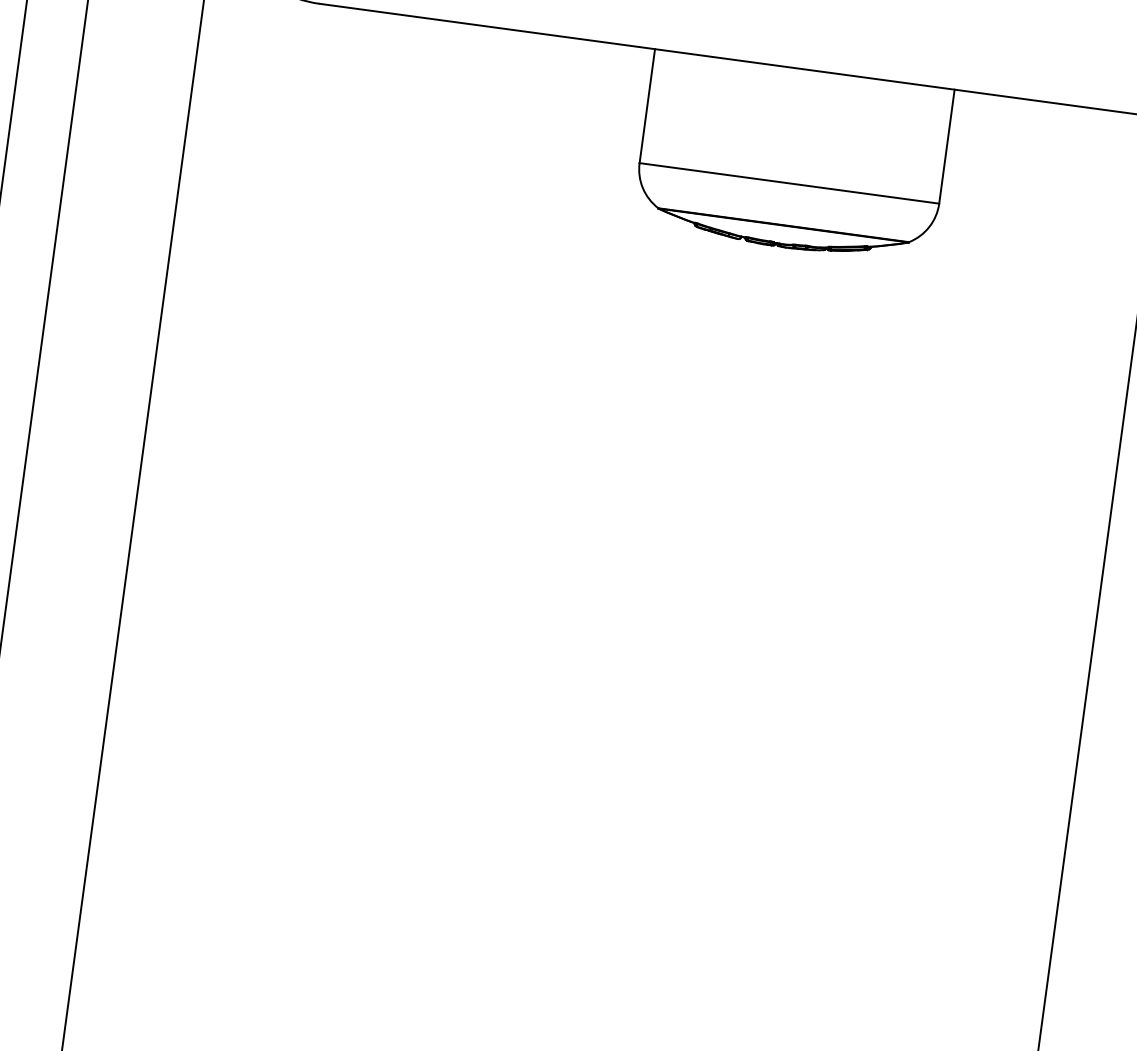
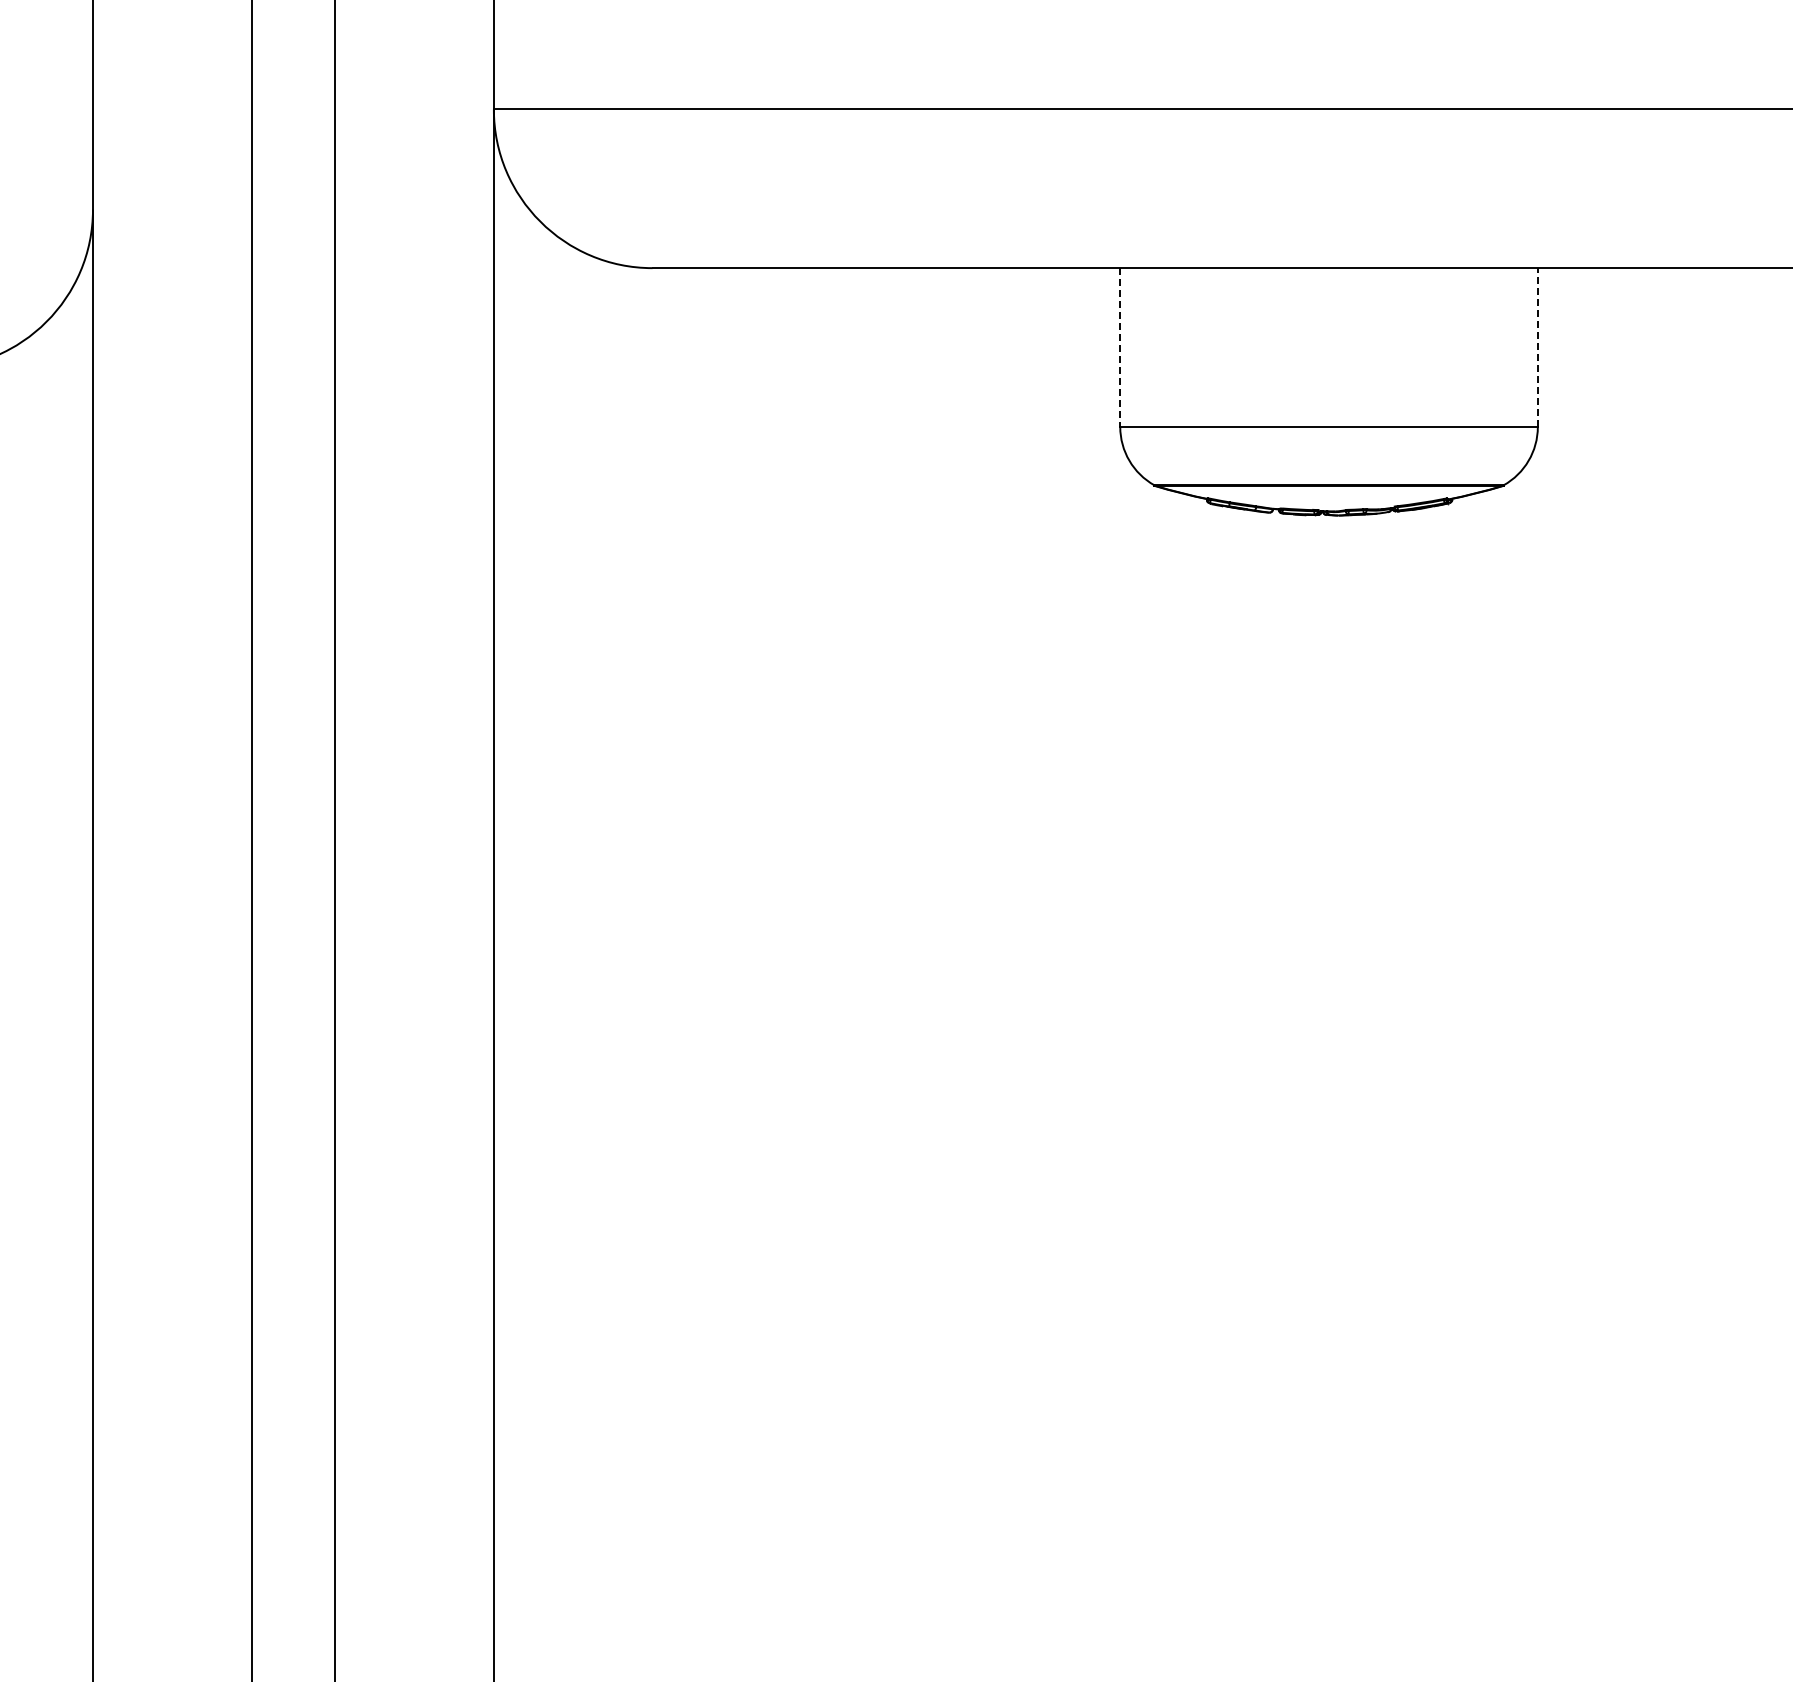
line: (647, 106) -> (1120, 348), solid -> dashed
line: (946, 146) -> (1537, 347), solid -> dashed

